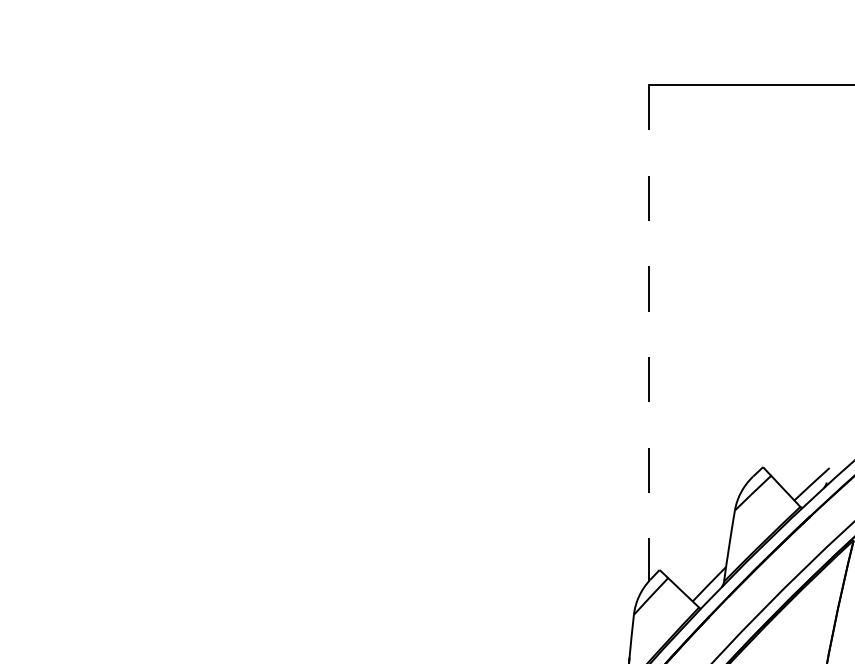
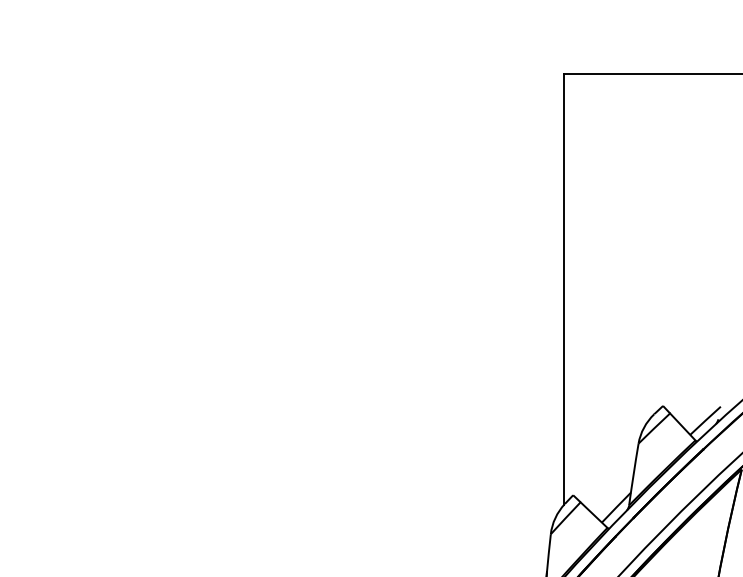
line: (648, 333) -> (563, 289), dashed -> solid

